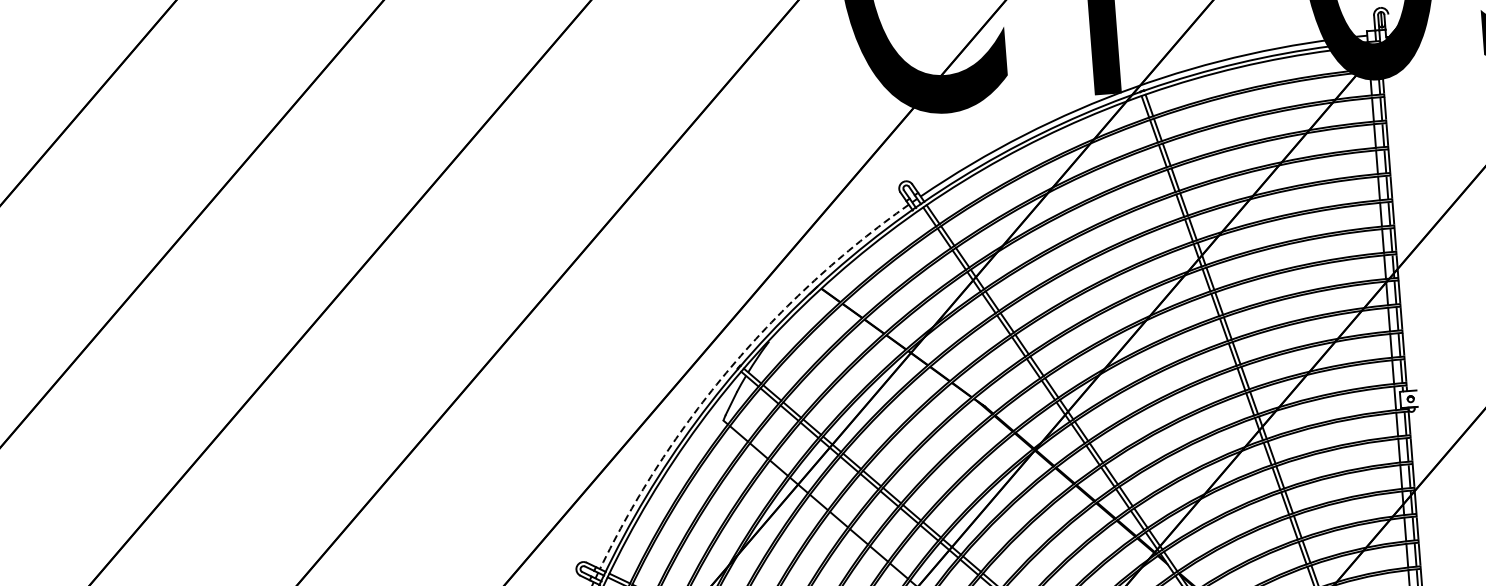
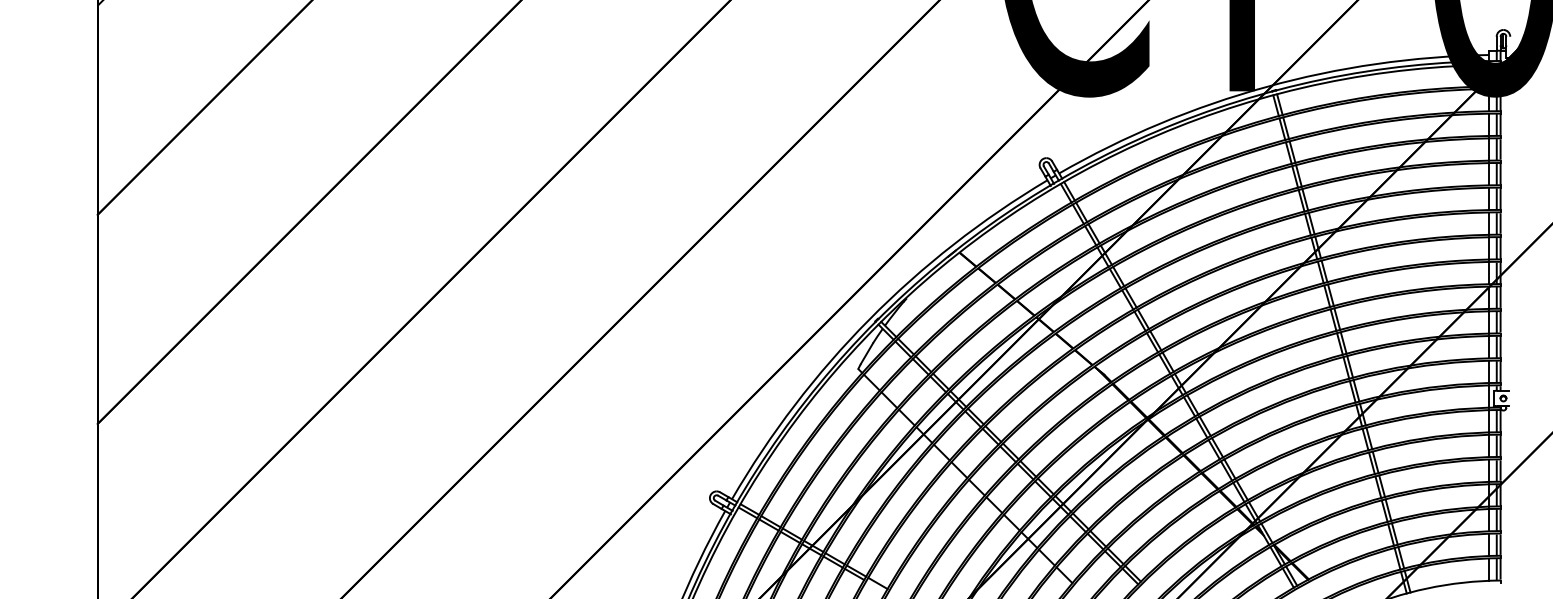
arc: (731, 367) -> (869, 319), dashed -> solid

